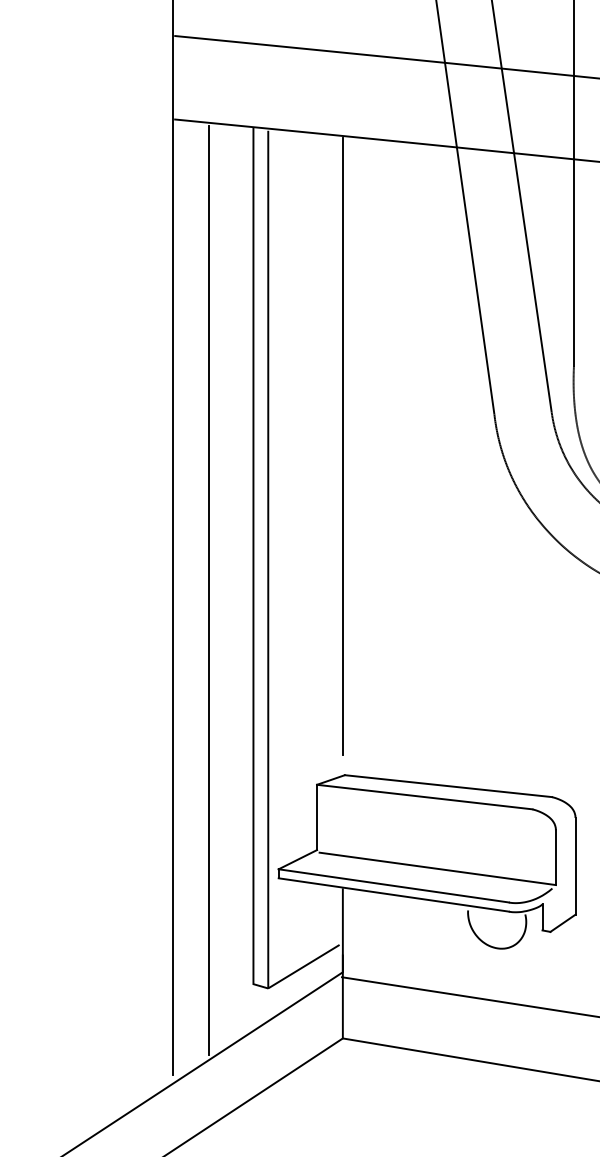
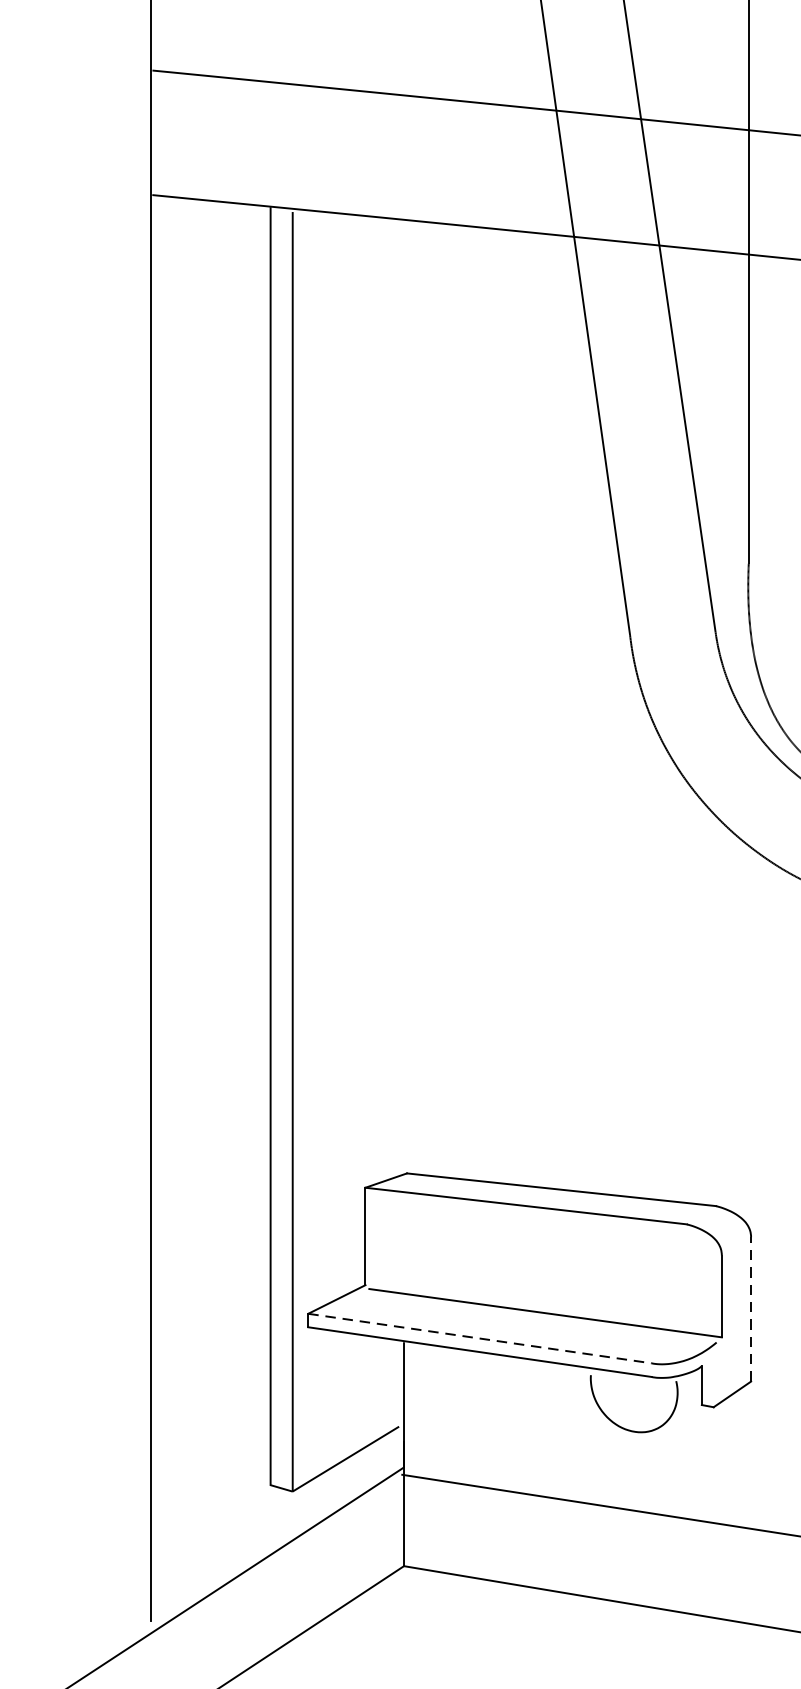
line: (342, 446) -> (403, 683), removed
line: (209, 590) -> (205, 897), removed
line: (575, 865) -> (751, 1308), solid -> dashed
line: (394, 885) -> (481, 1337), solid -> dashed

